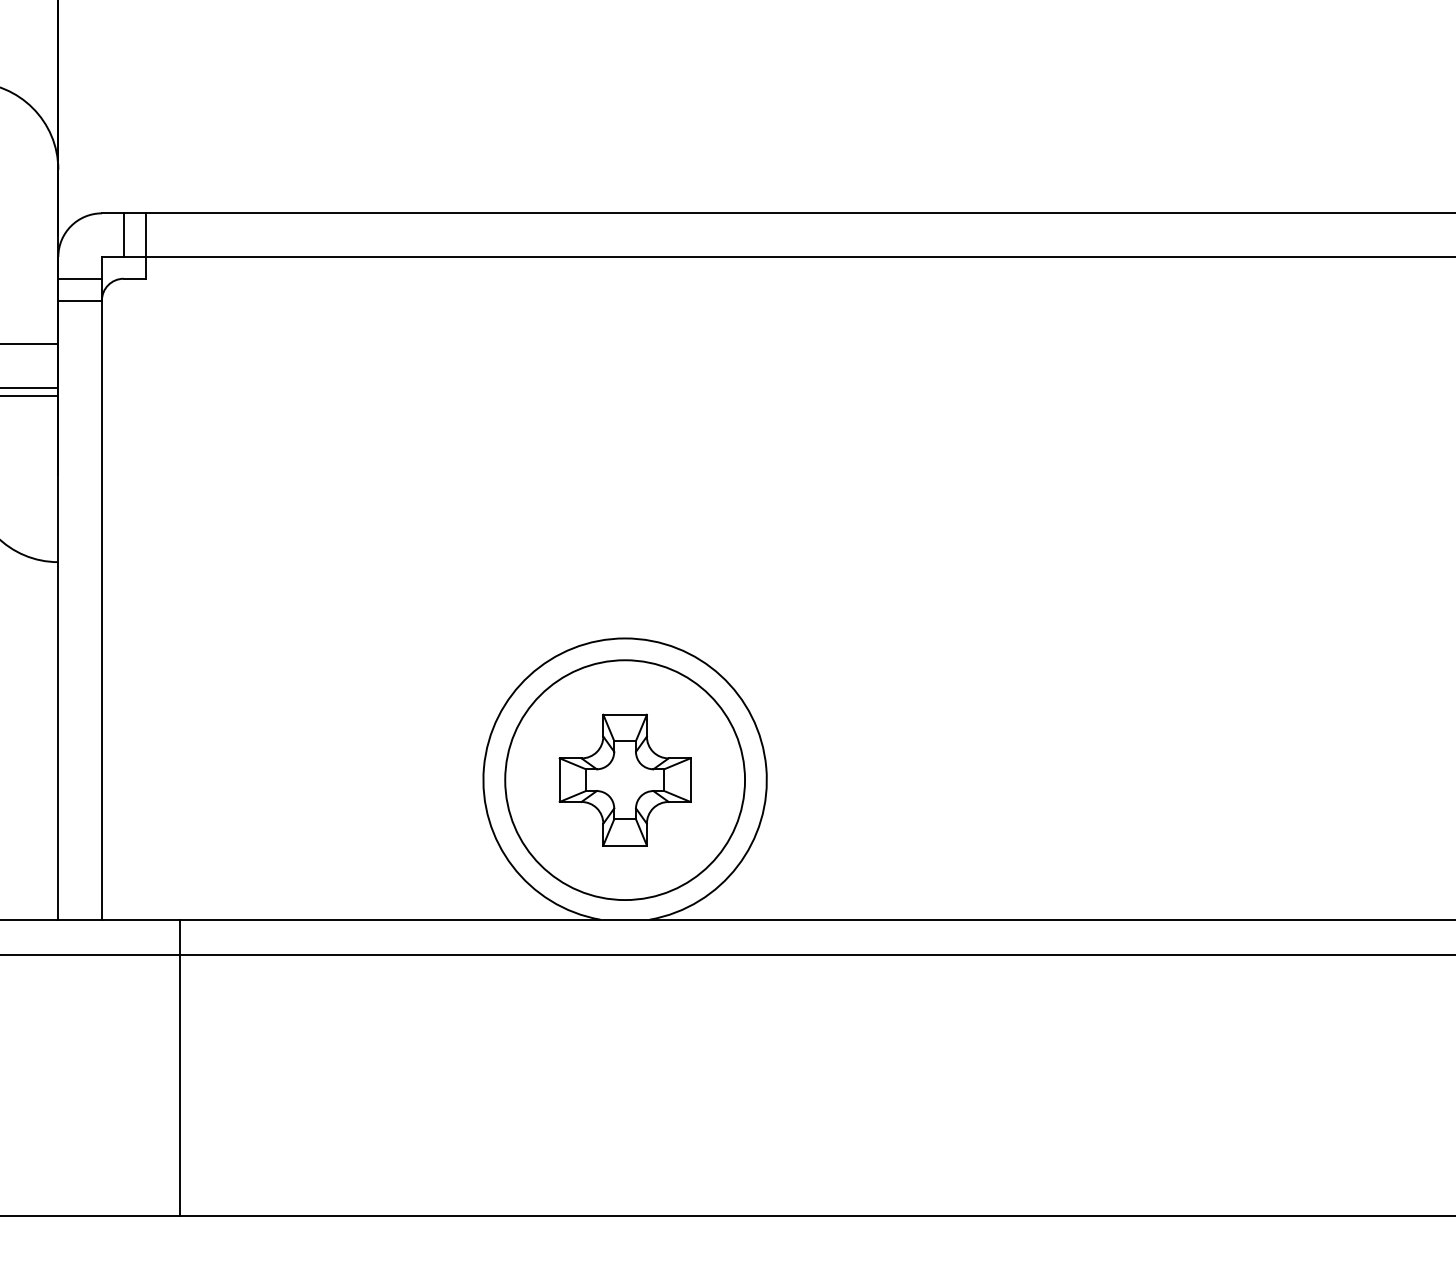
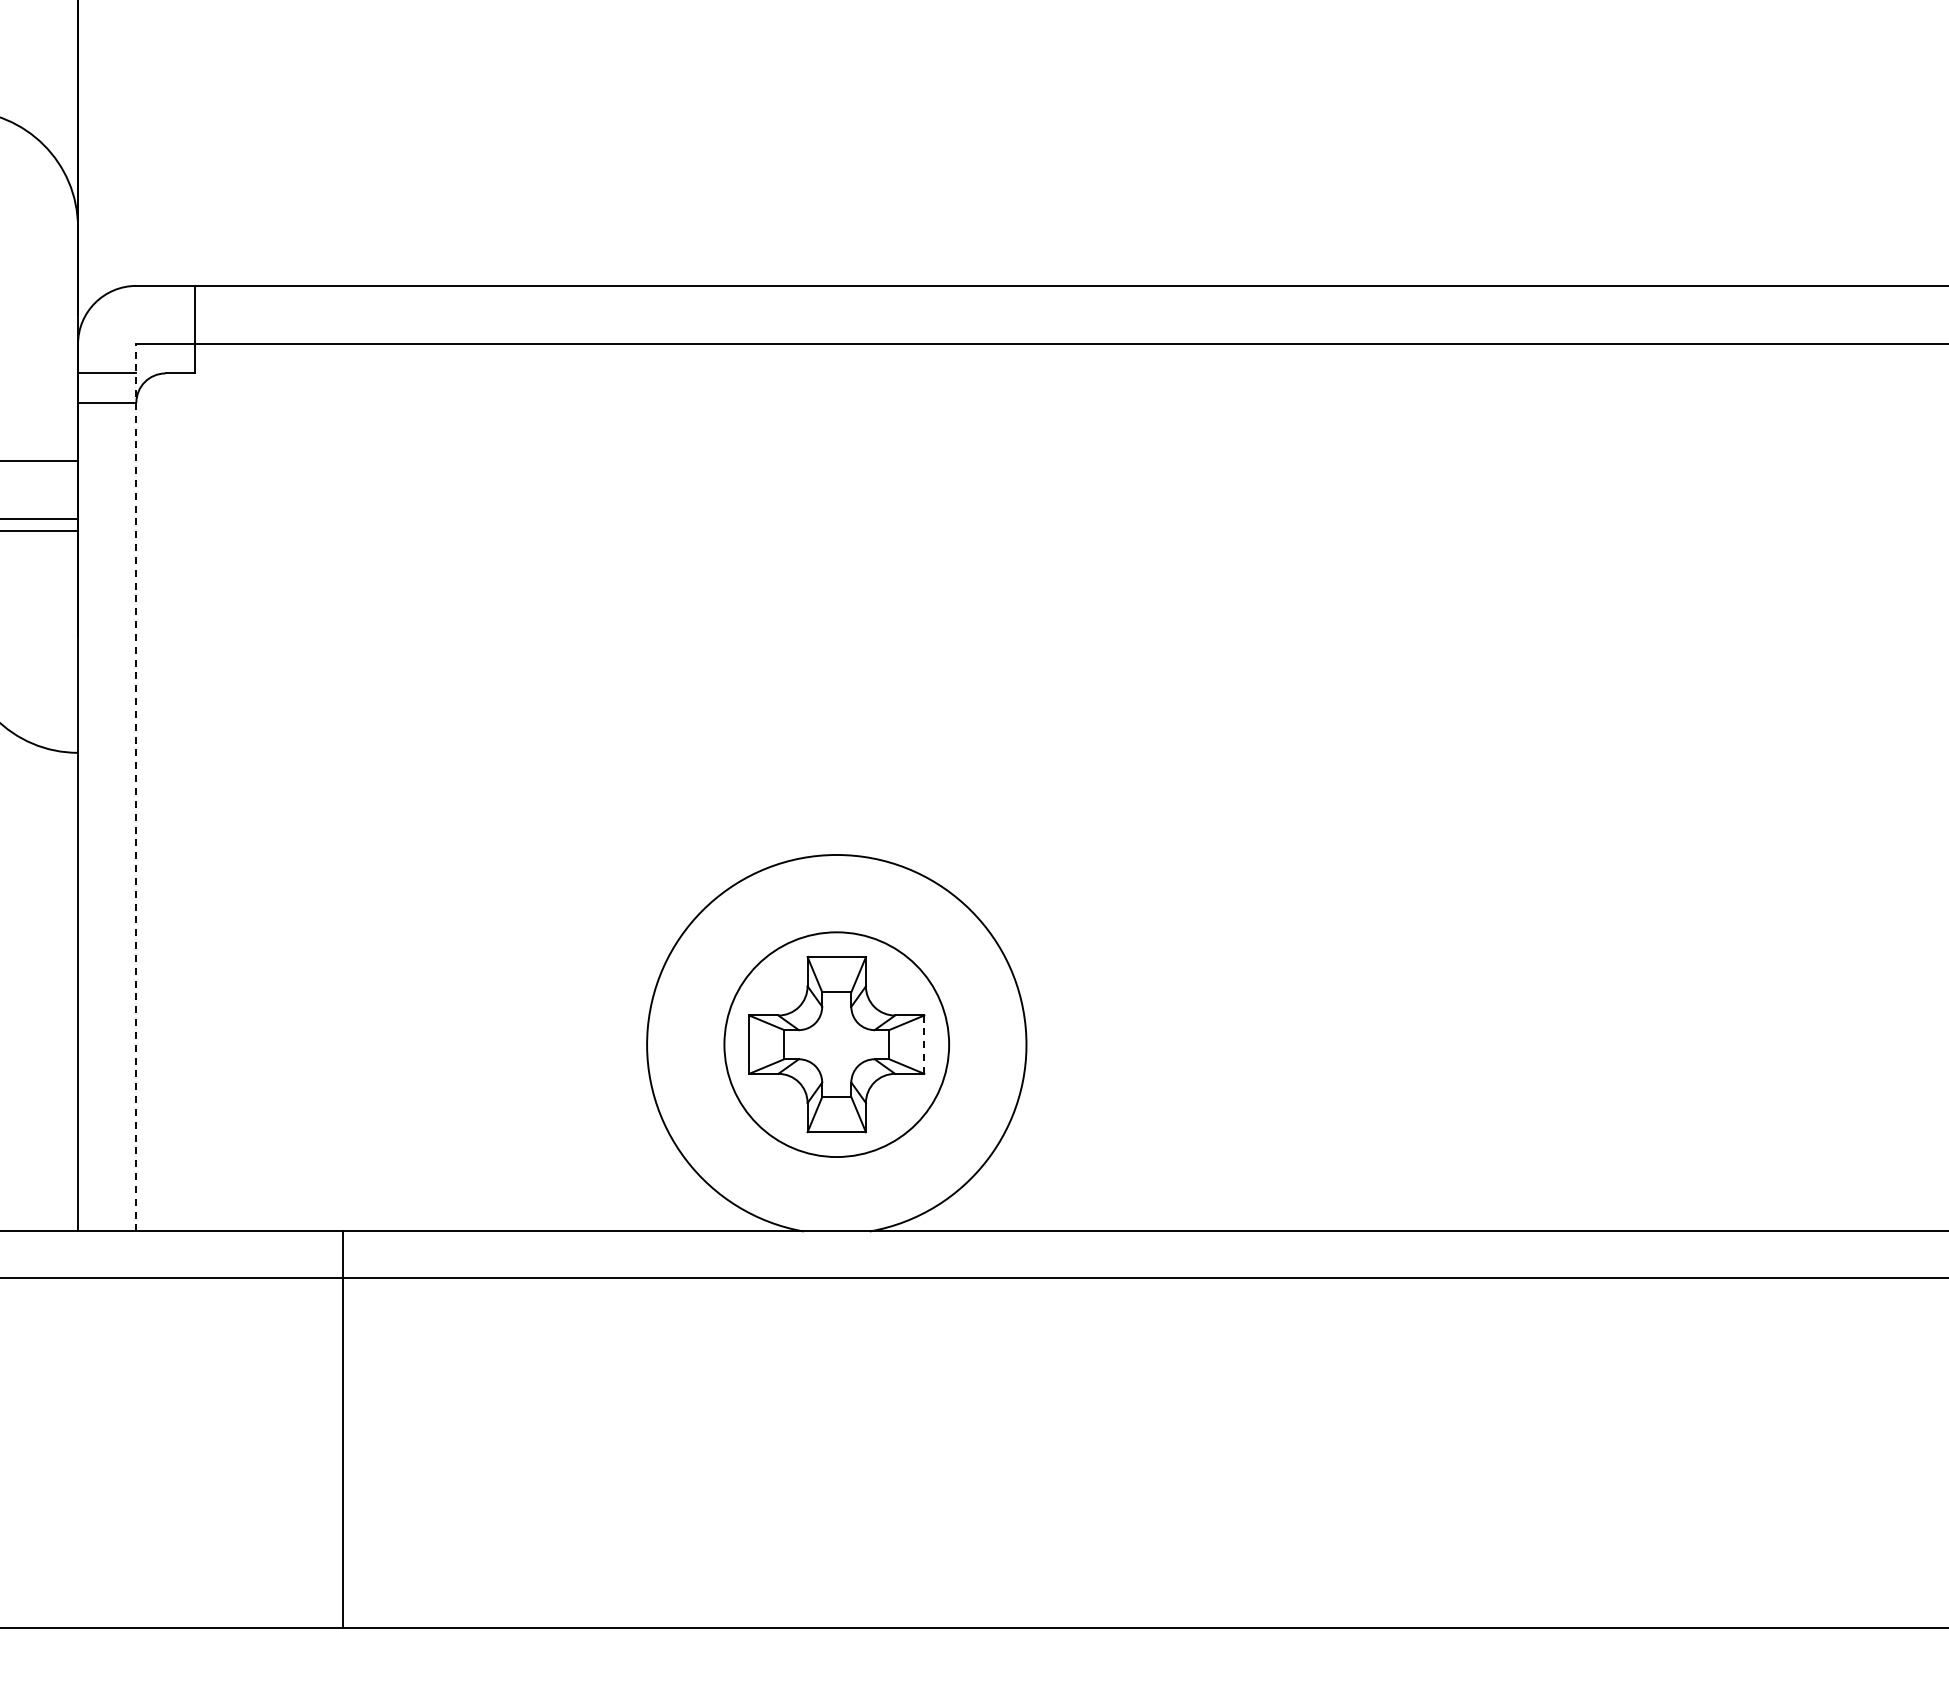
line: (123, 234) -> (165, 314), removed
line: (102, 588) -> (136, 787), solid -> dashed
circle: (624, 780) -> (836, 1044), size x0.7
line: (690, 780) -> (924, 1044), solid -> dashed
line: (180, 1067) -> (343, 1429), moved

